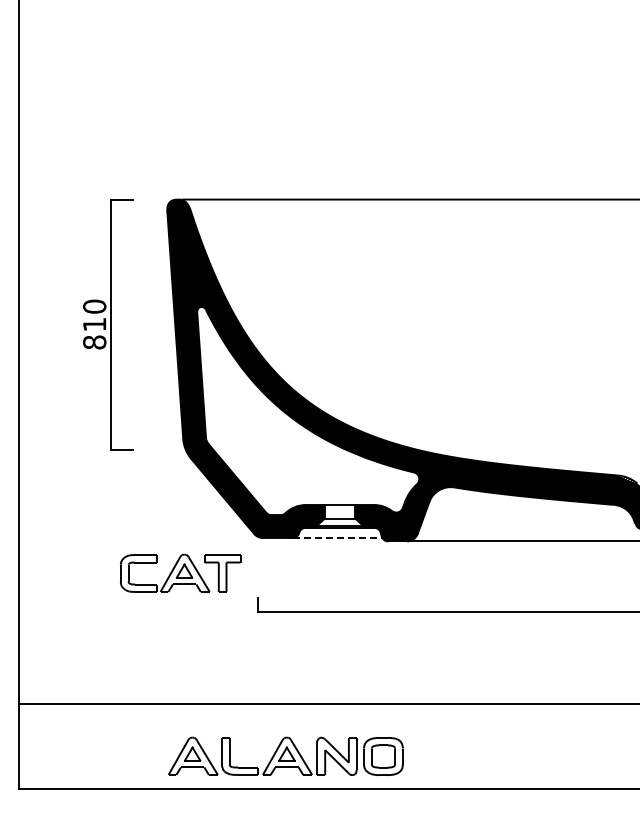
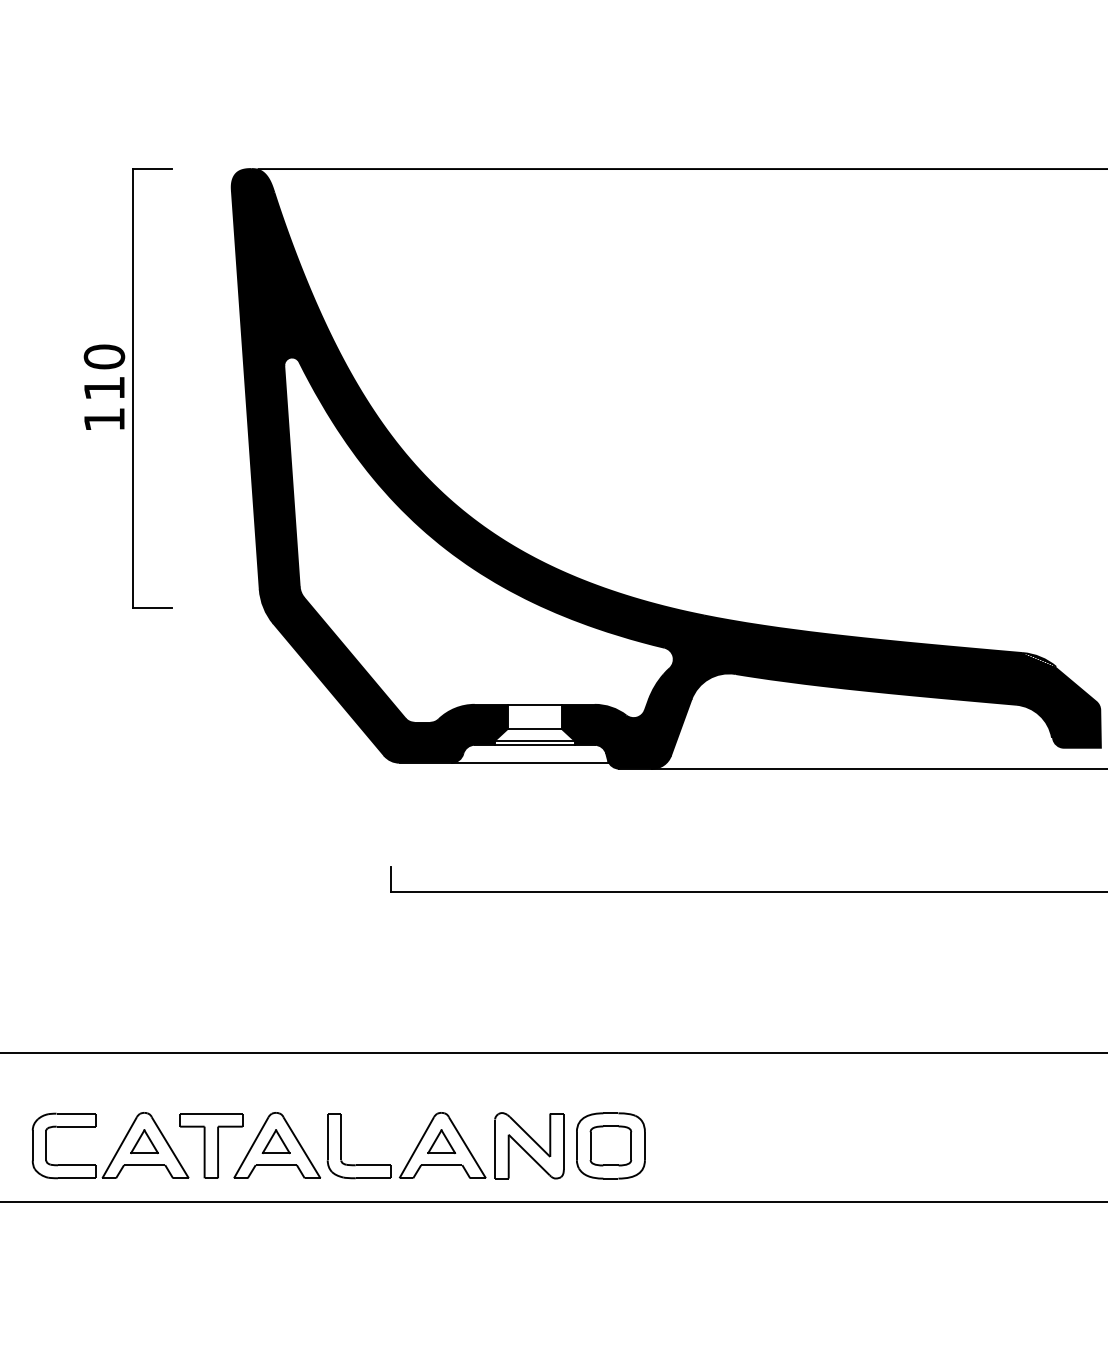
text: (94, 342) -> (104, 419), 810 -> 110
line: (337, 538) -> (530, 763), dashed -> solid
part: (180, 572) -> (137, 1144), moved

